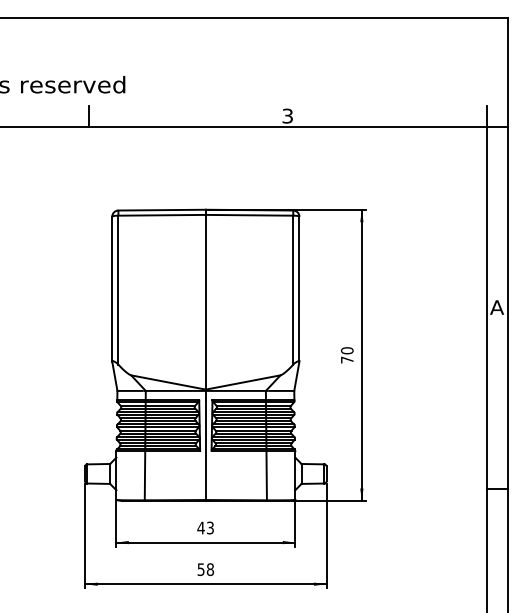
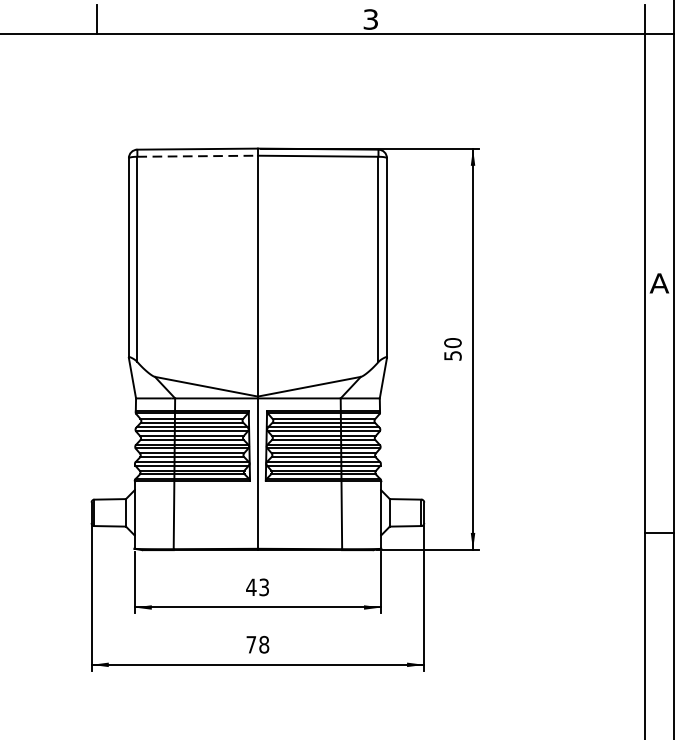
line: (162, 215) -> (198, 156), solid -> dashed
text: (347, 359) -> (453, 355), 70 -> 50
text: (200, 569) -> (250, 644), 58 -> 78

